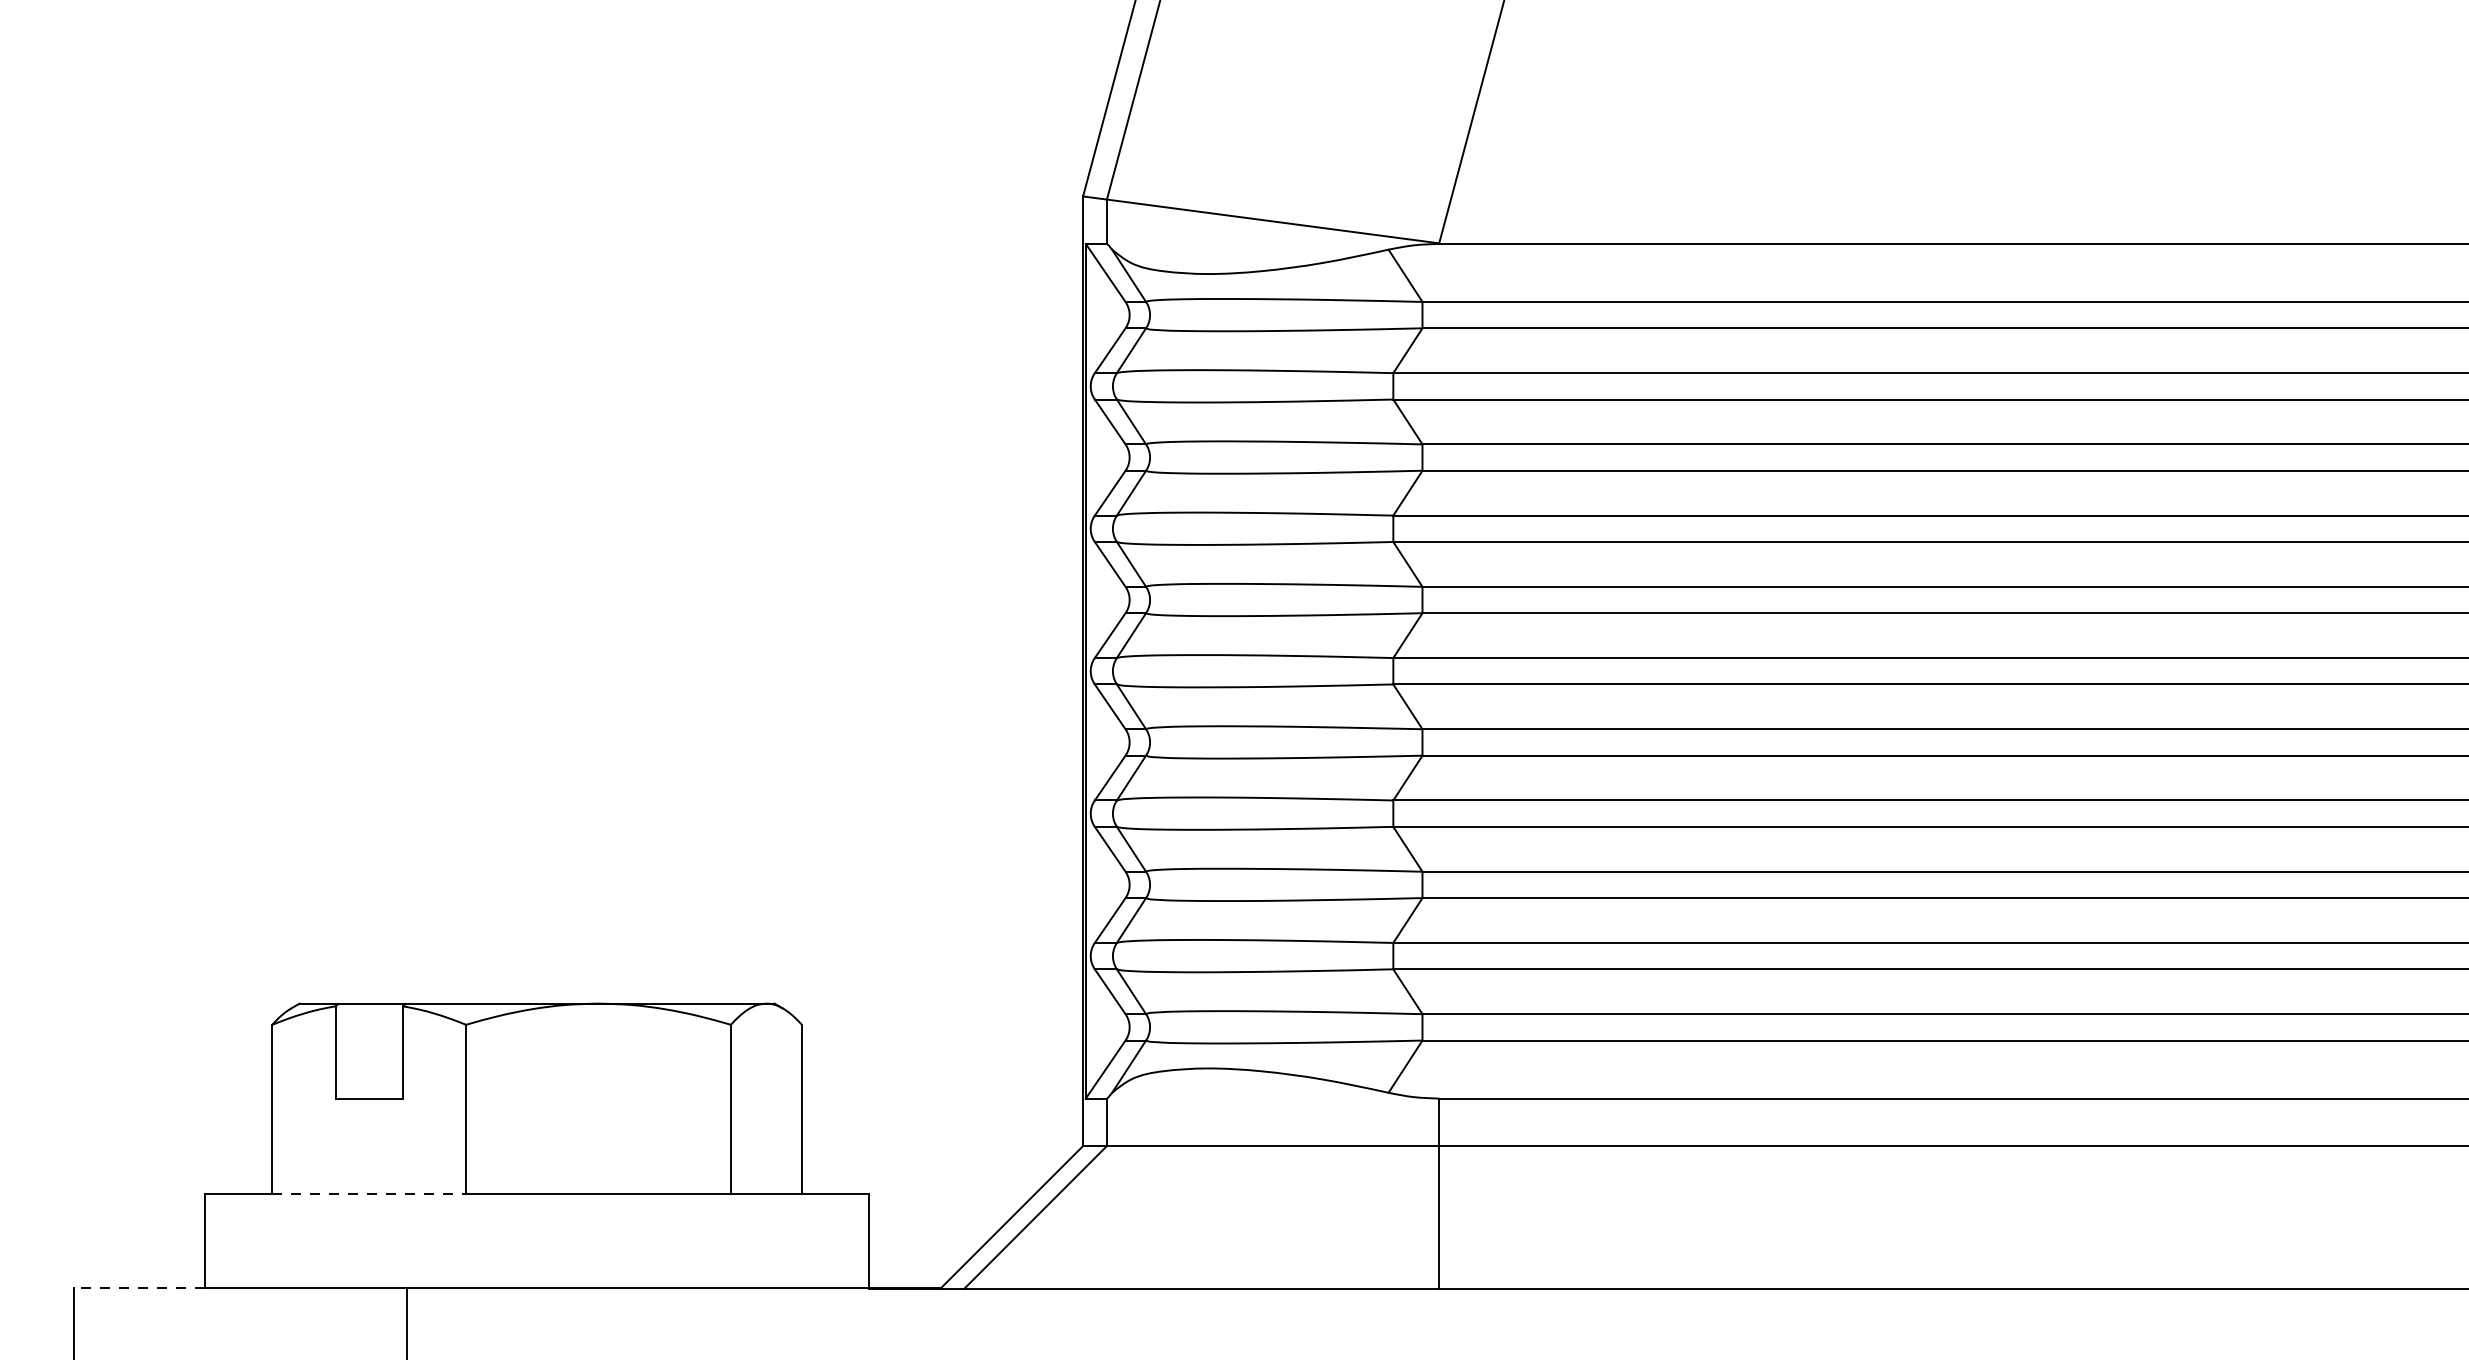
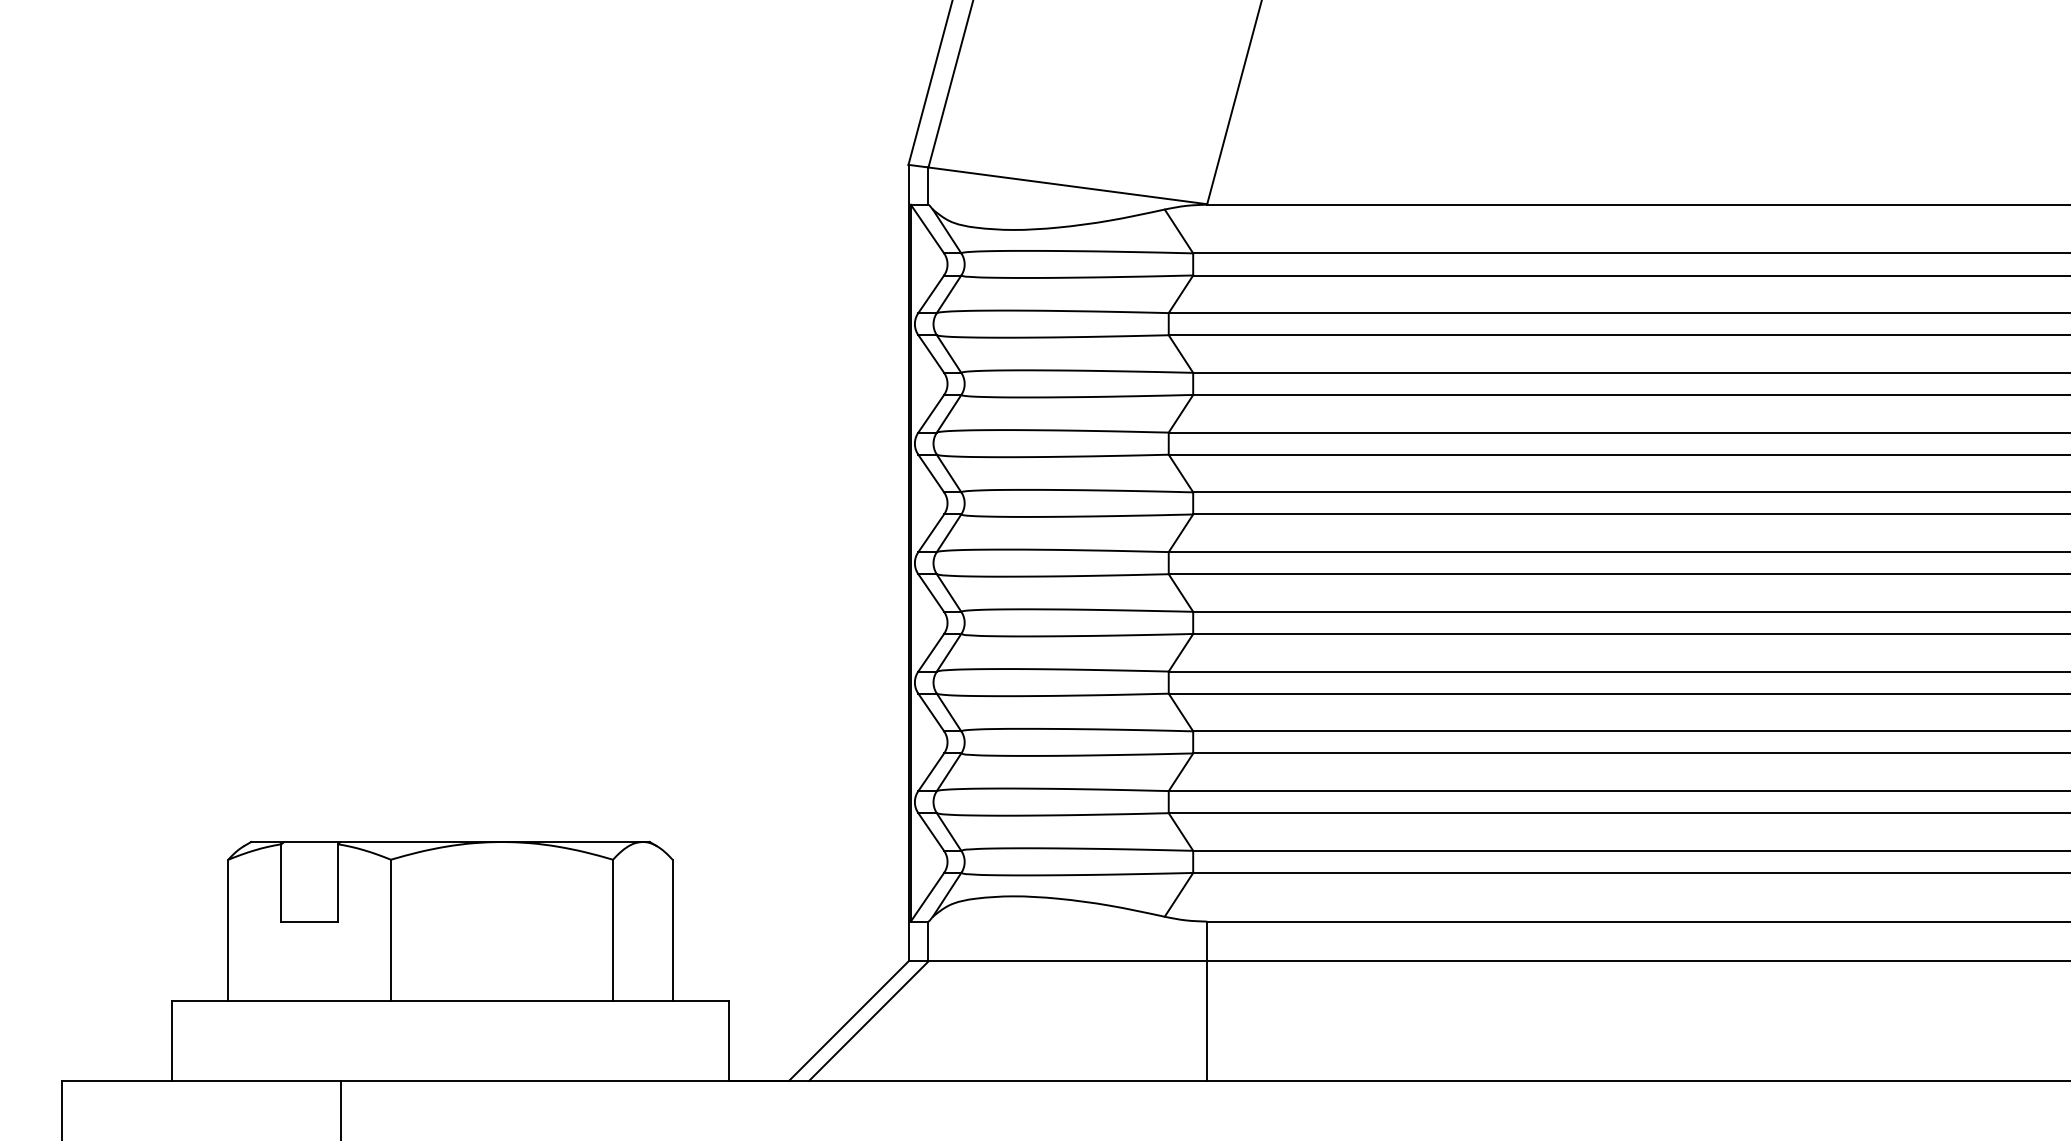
line: (370, 1193) -> (310, 1001), dashed -> solid
line: (138, 1287) -> (116, 1080), dashed -> solid

